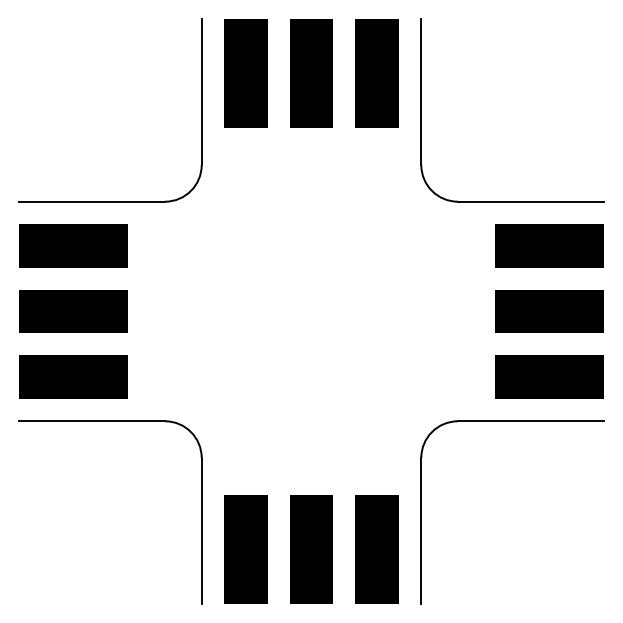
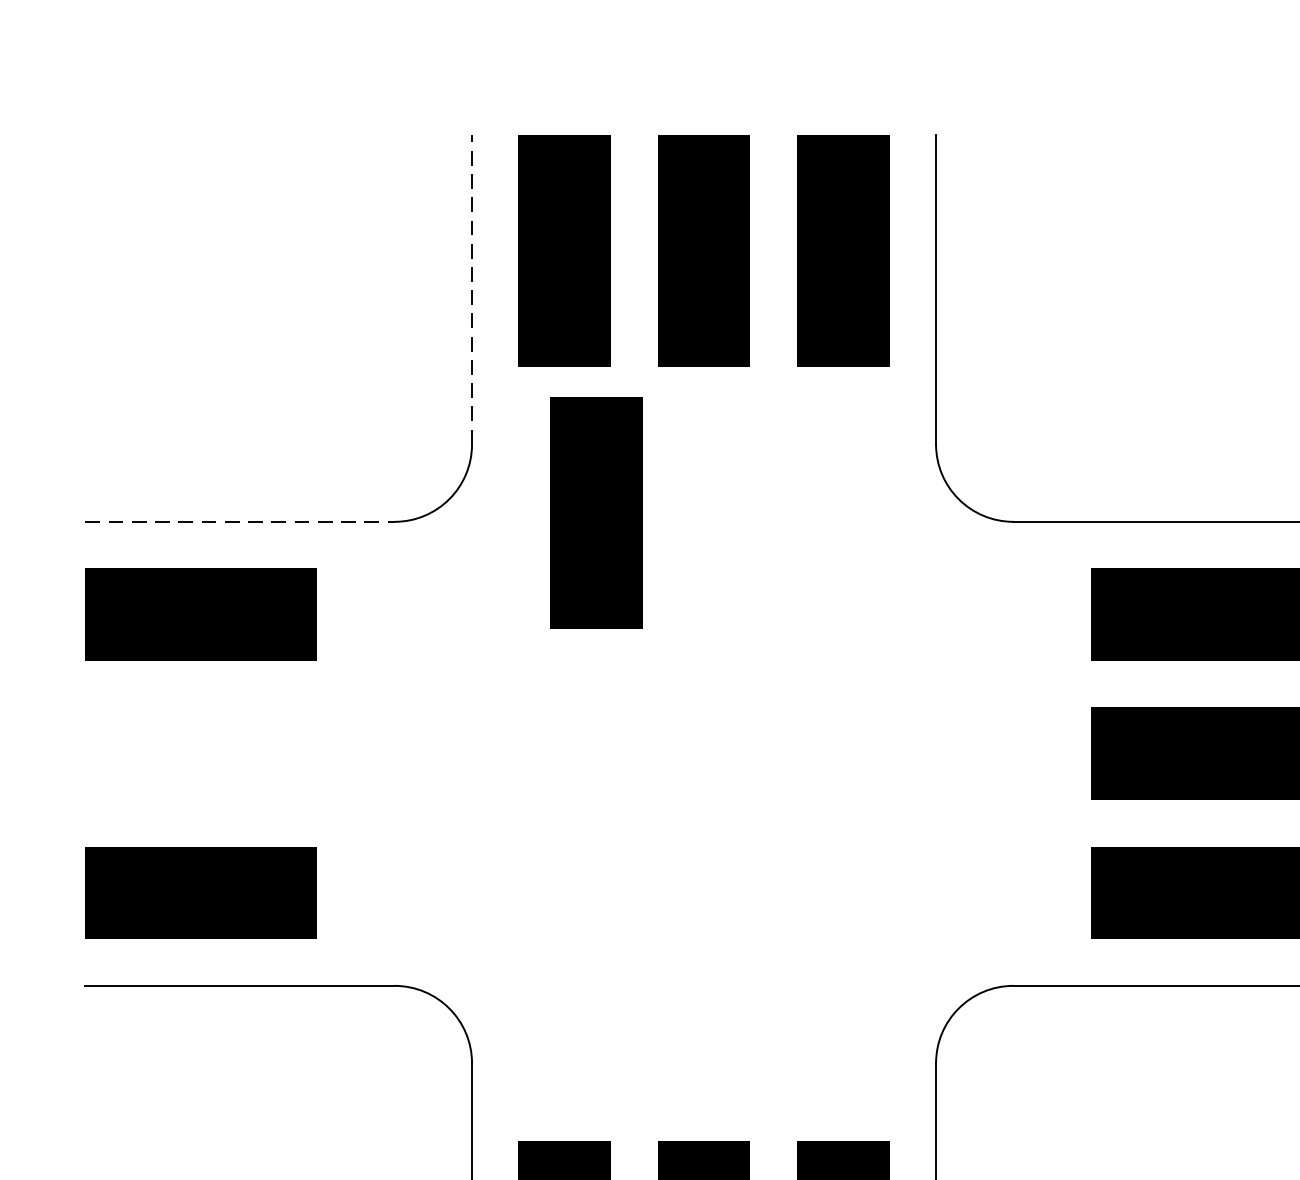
line: (201, 91) -> (471, 289), solid -> dashed
part: (260, 197) -> (596, 512), added
line: (92, 201) -> (241, 521), solid -> dashed
part: (73, 311) -> (201, 753), removed

